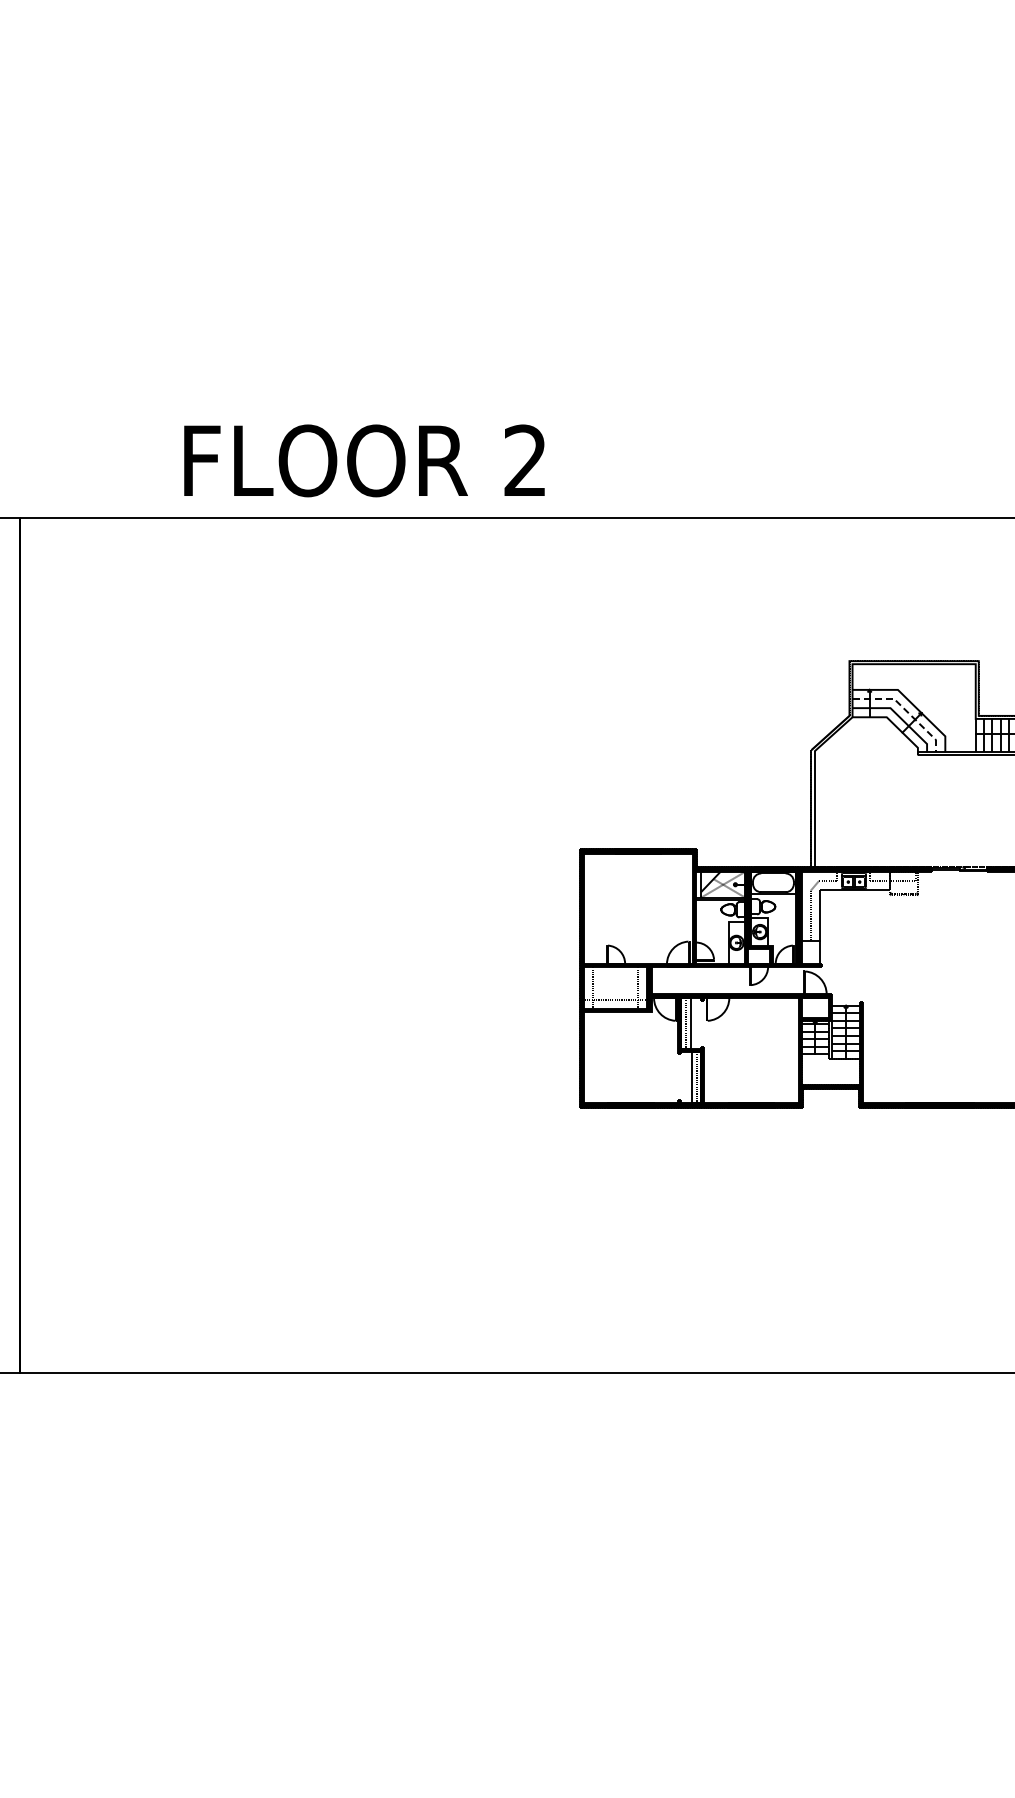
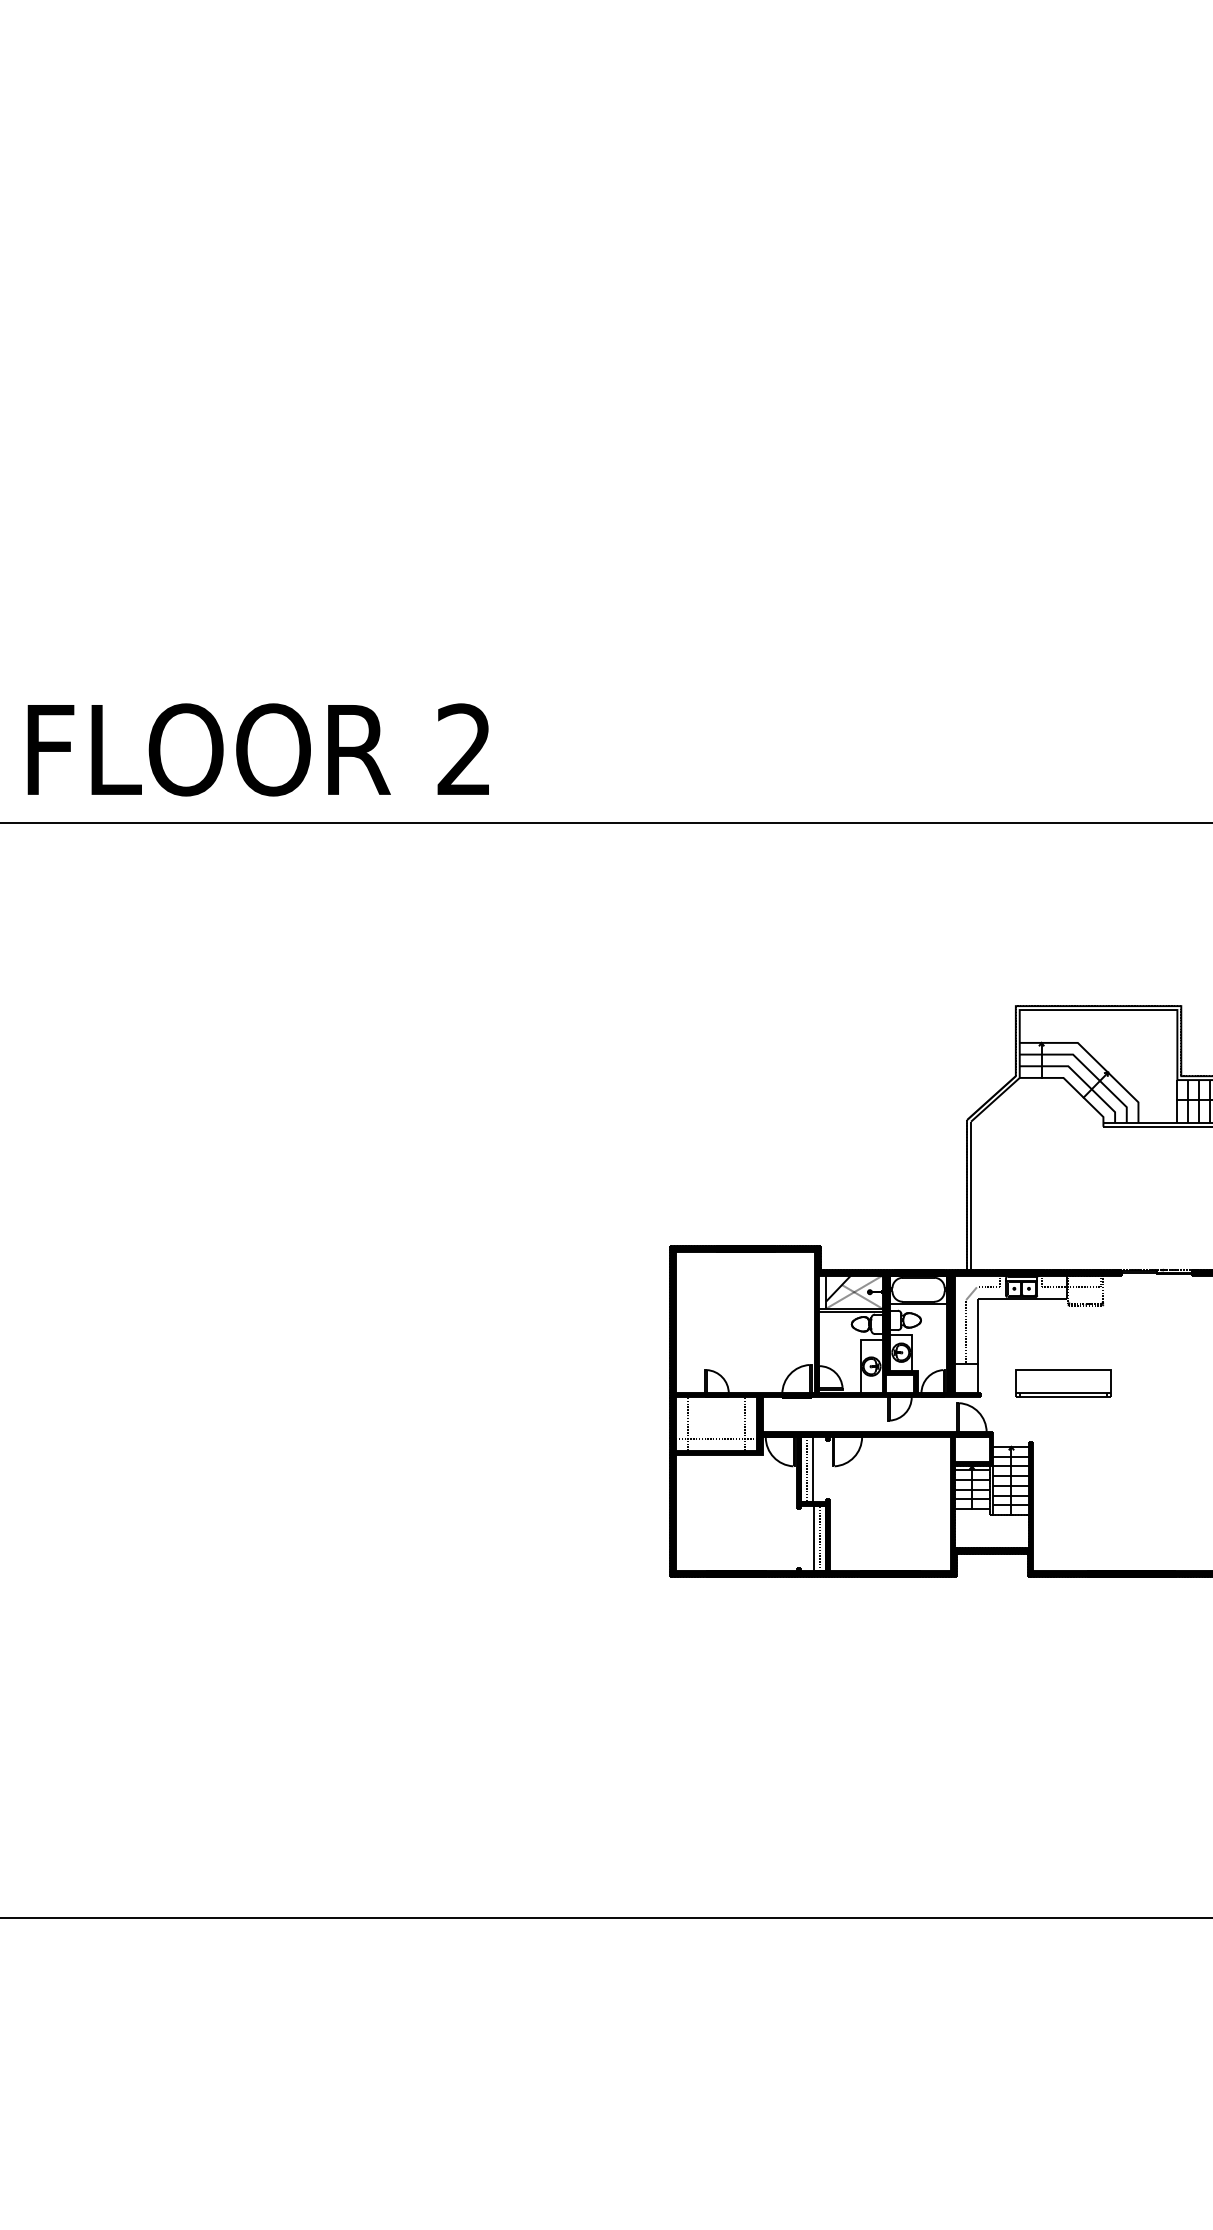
text: (364, 460) -> (258, 749), moved
line: (904, 709) -> (1086, 1067), dashed -> solid
part: (886, 956) -> (1063, 1384), added

